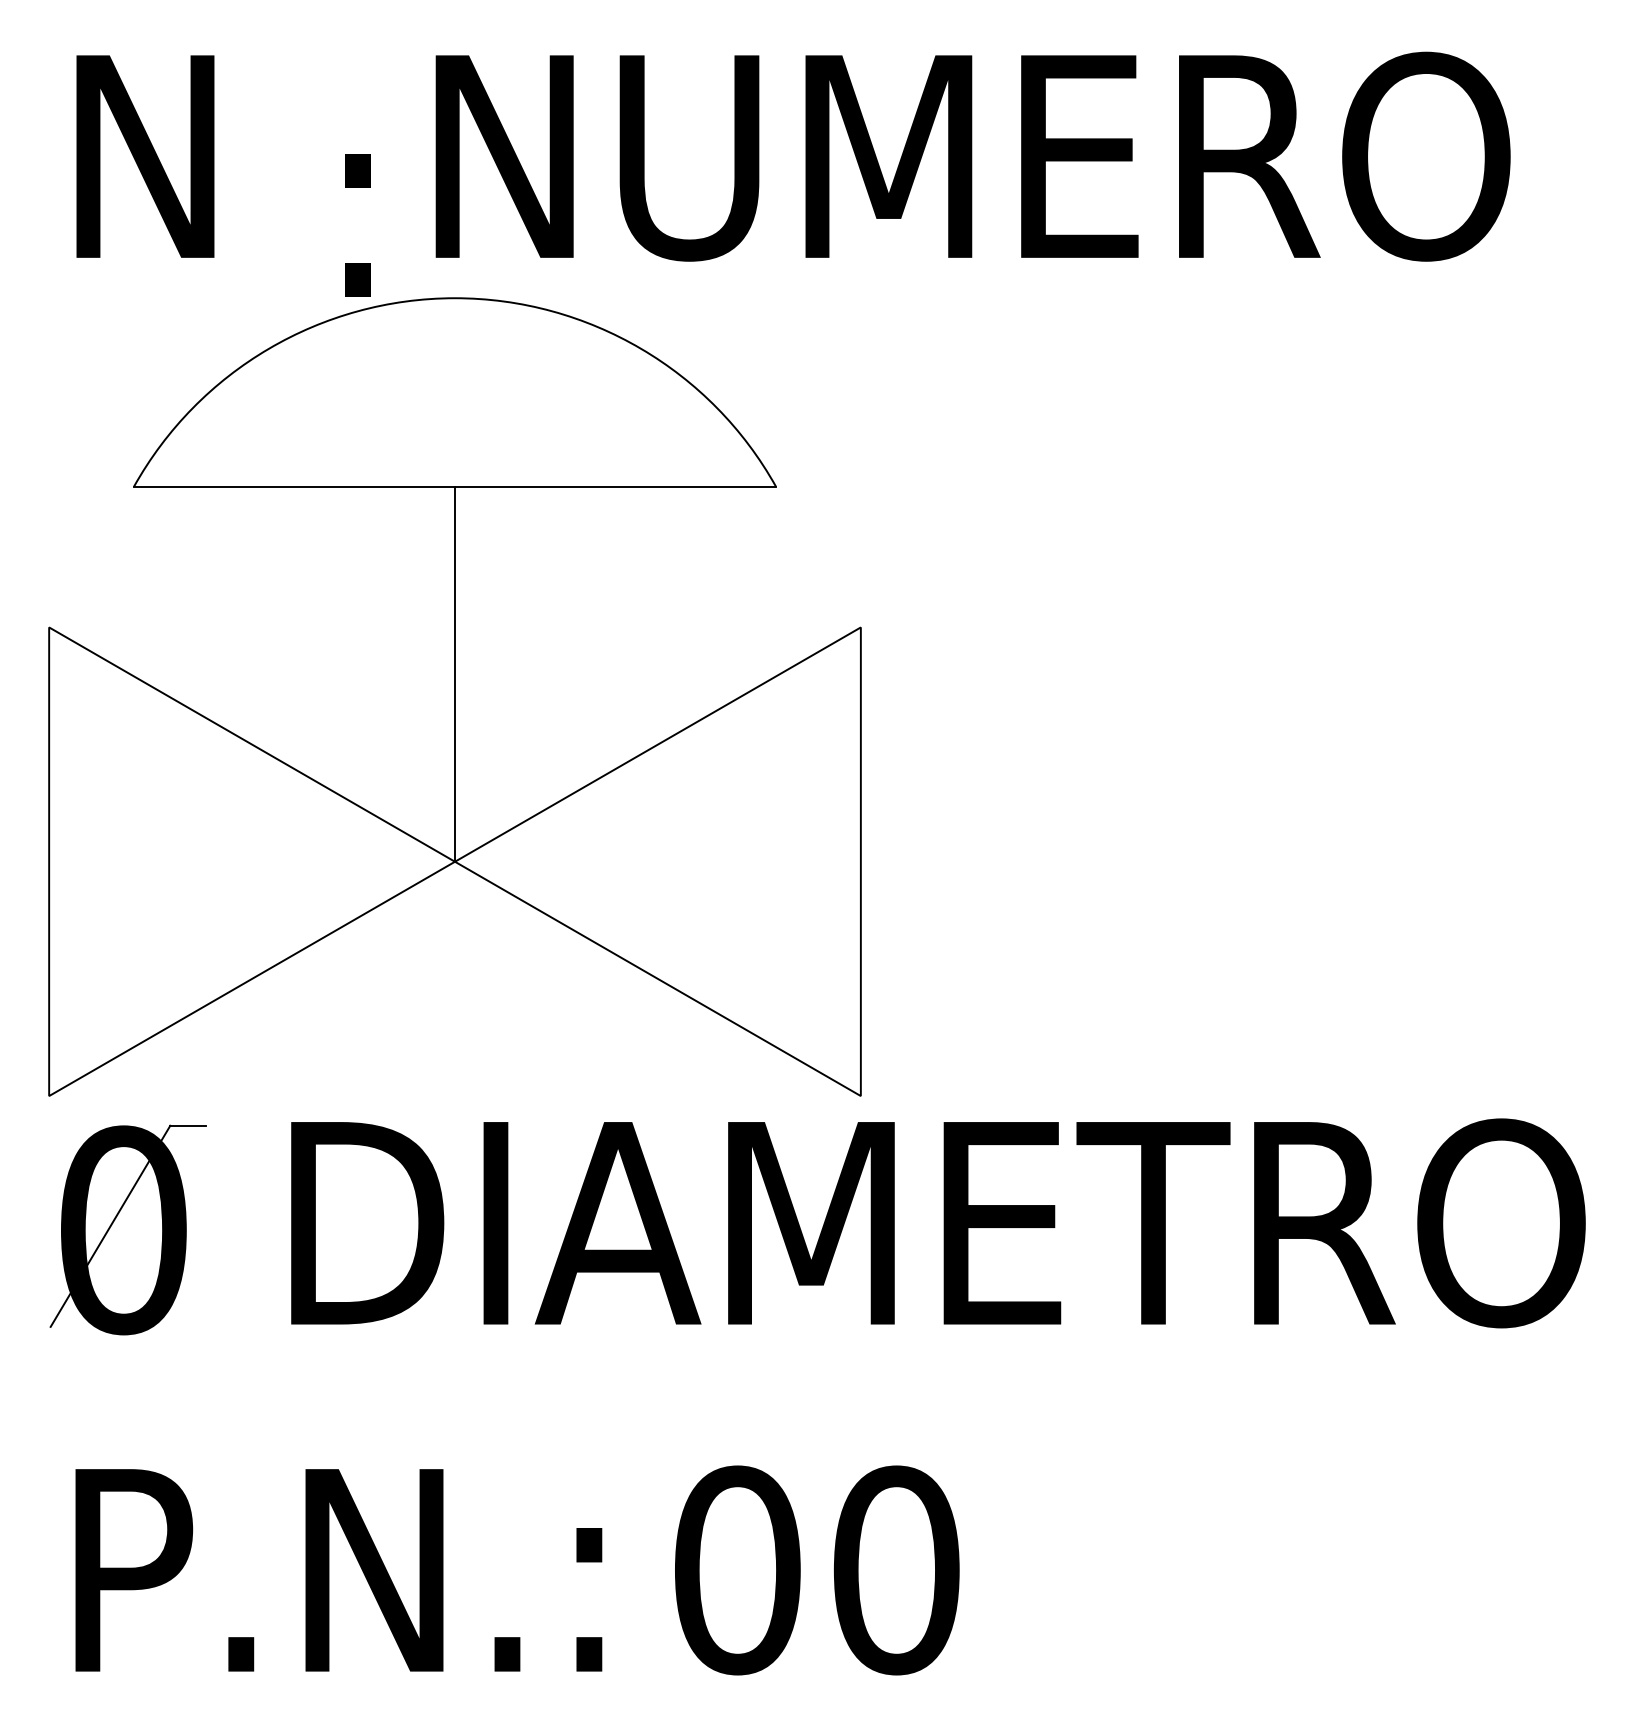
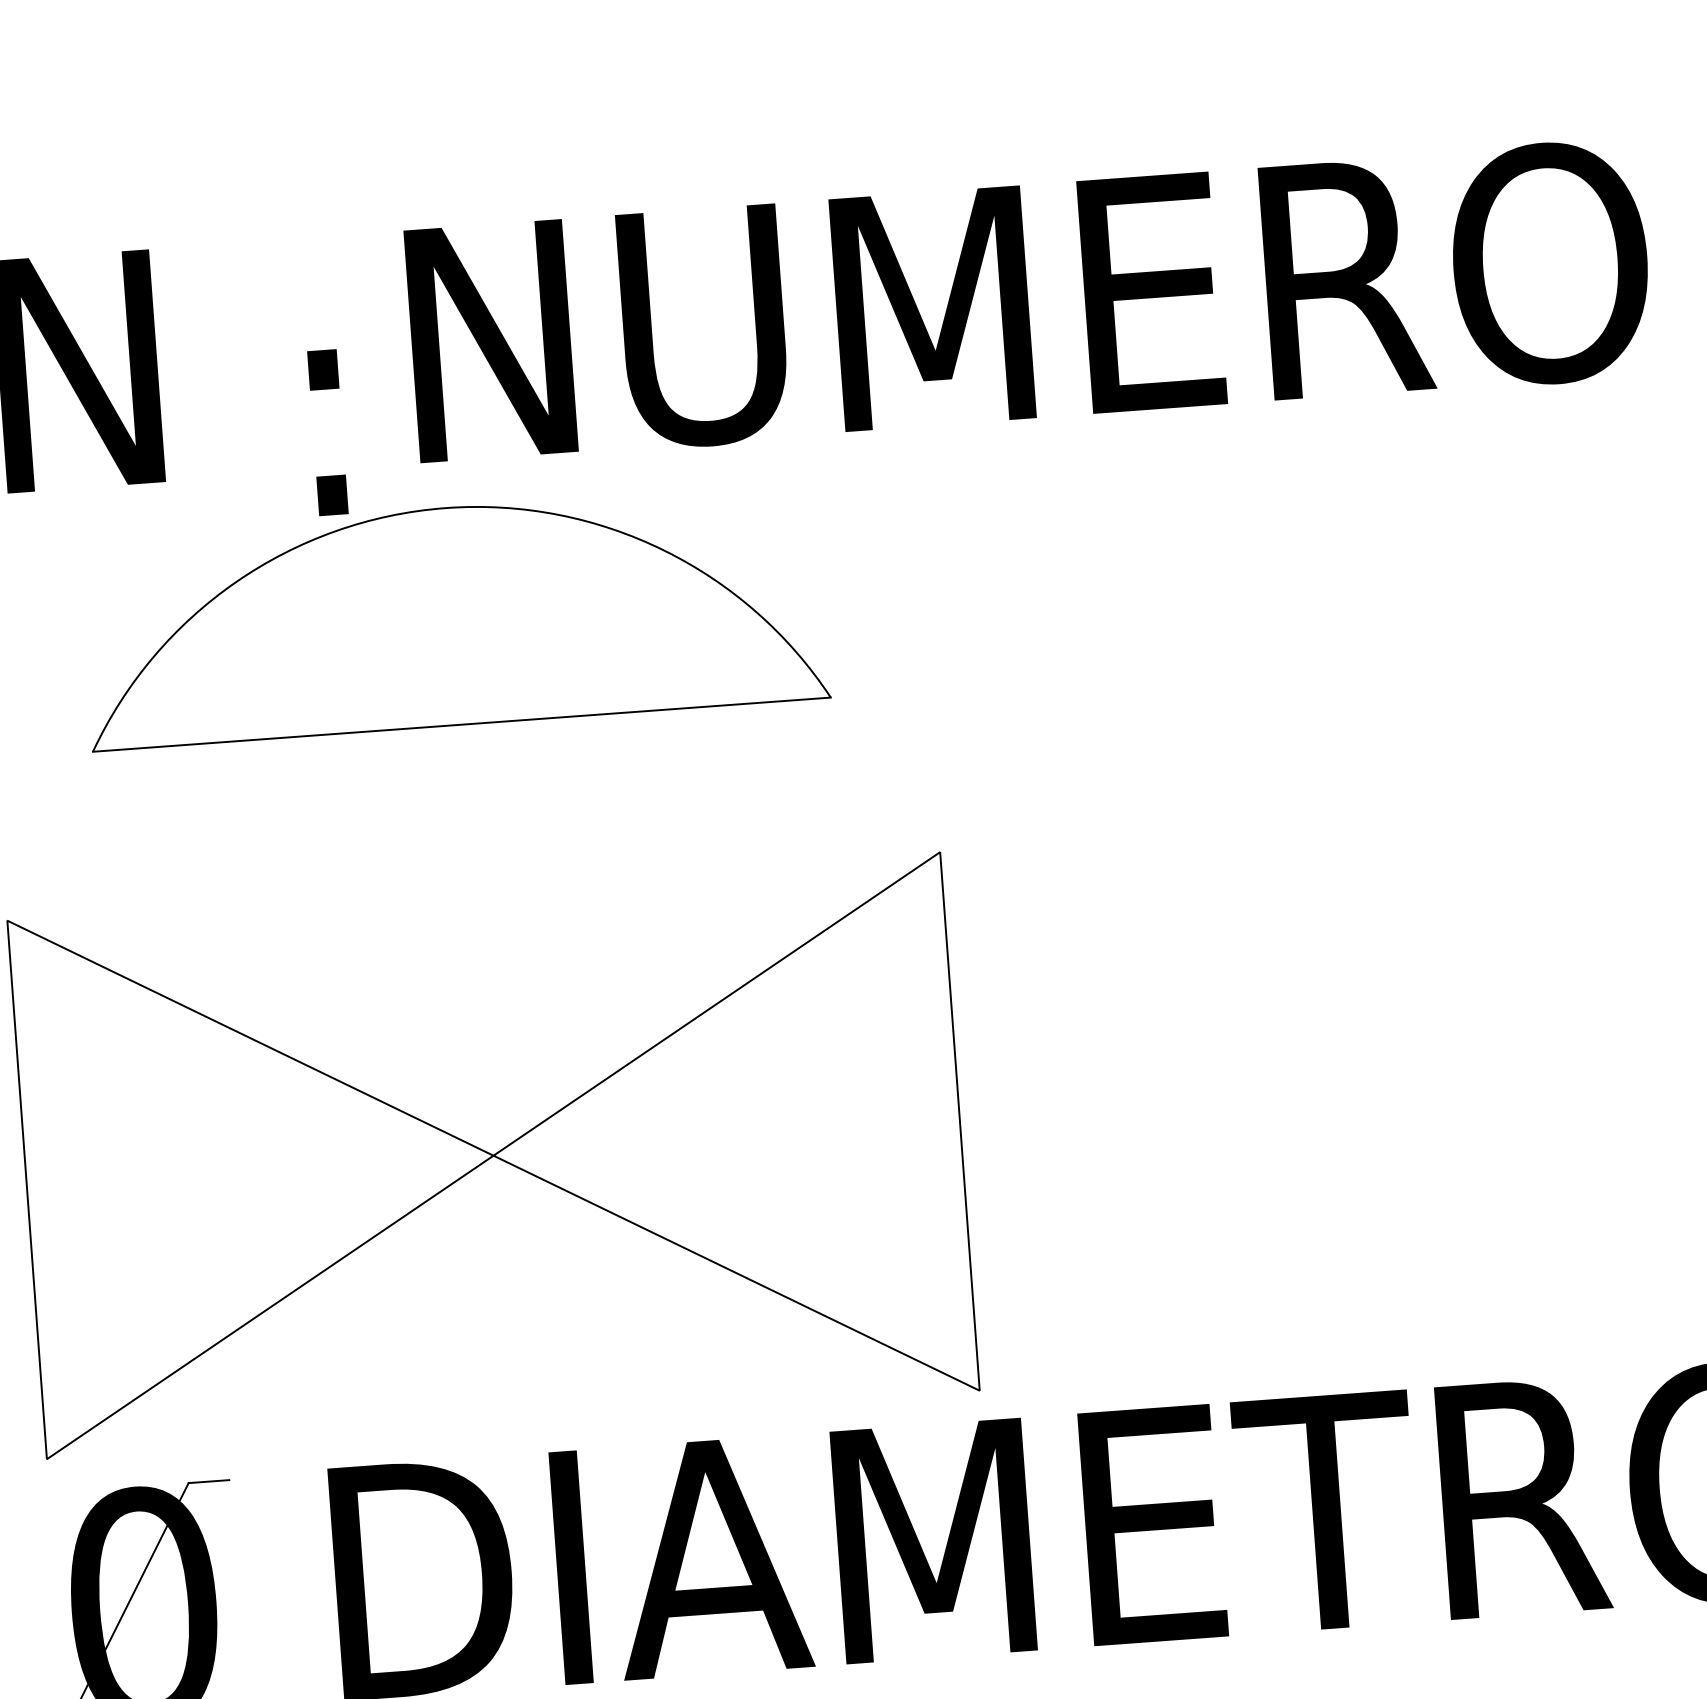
line: (455, 673) -> (478, 939), removed

